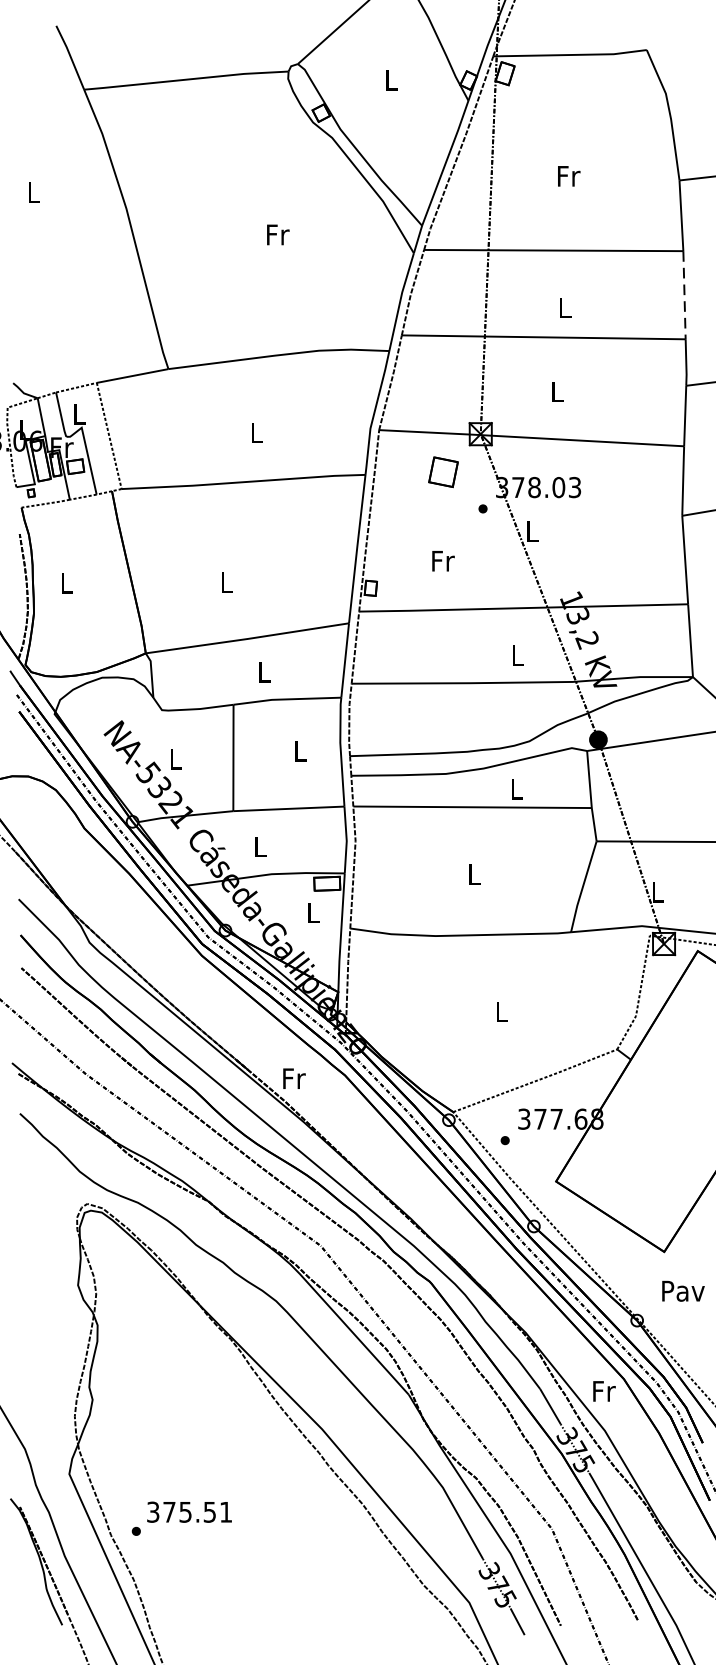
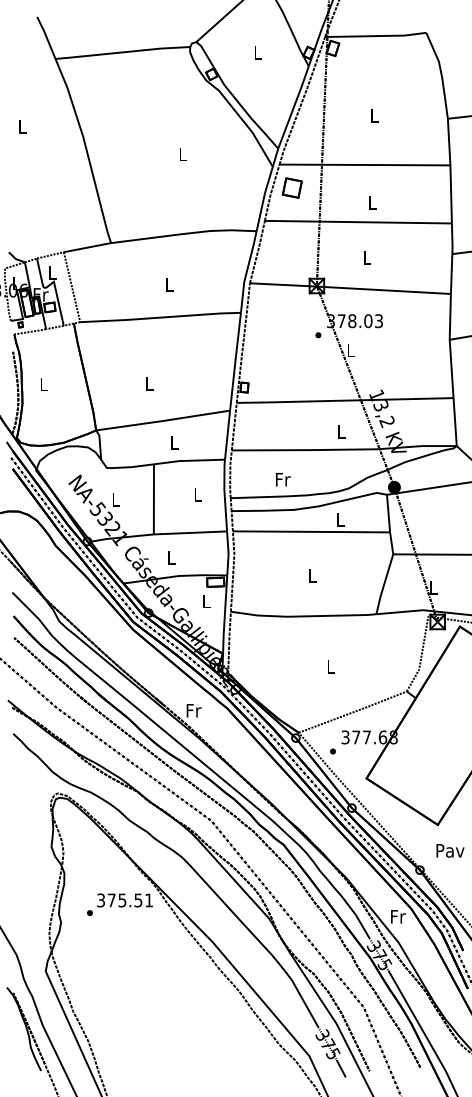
text: (568, 175) -> (374, 115), Fr -> L
text: (278, 234) -> (183, 154), Fr -> L
line: (684, 295) -> (451, 194), dashed -> solid
part: (442, 471) -> (291, 187), moved
text: (443, 560) -> (283, 479), moved
text: (181, 1518) -> (119, 904), moved

